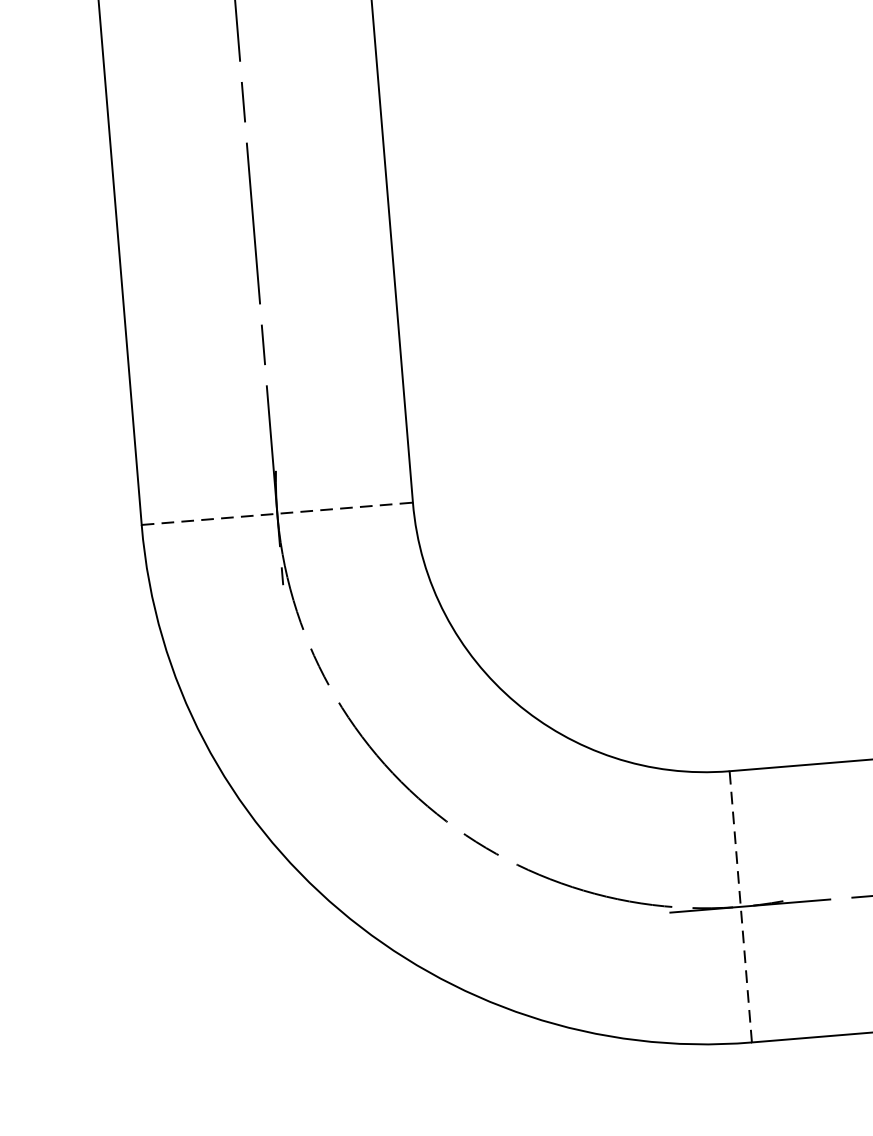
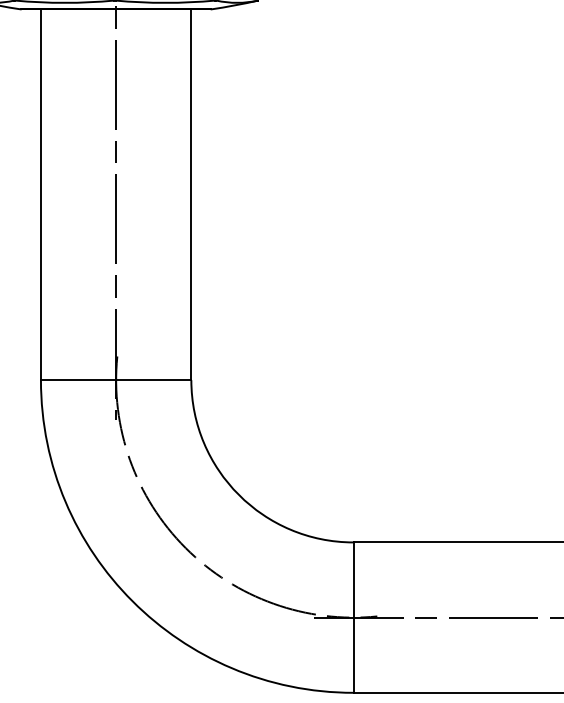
line: (277, 514) -> (116, 380), dashed -> solid
line: (740, 906) -> (353, 617), dashed -> solid

